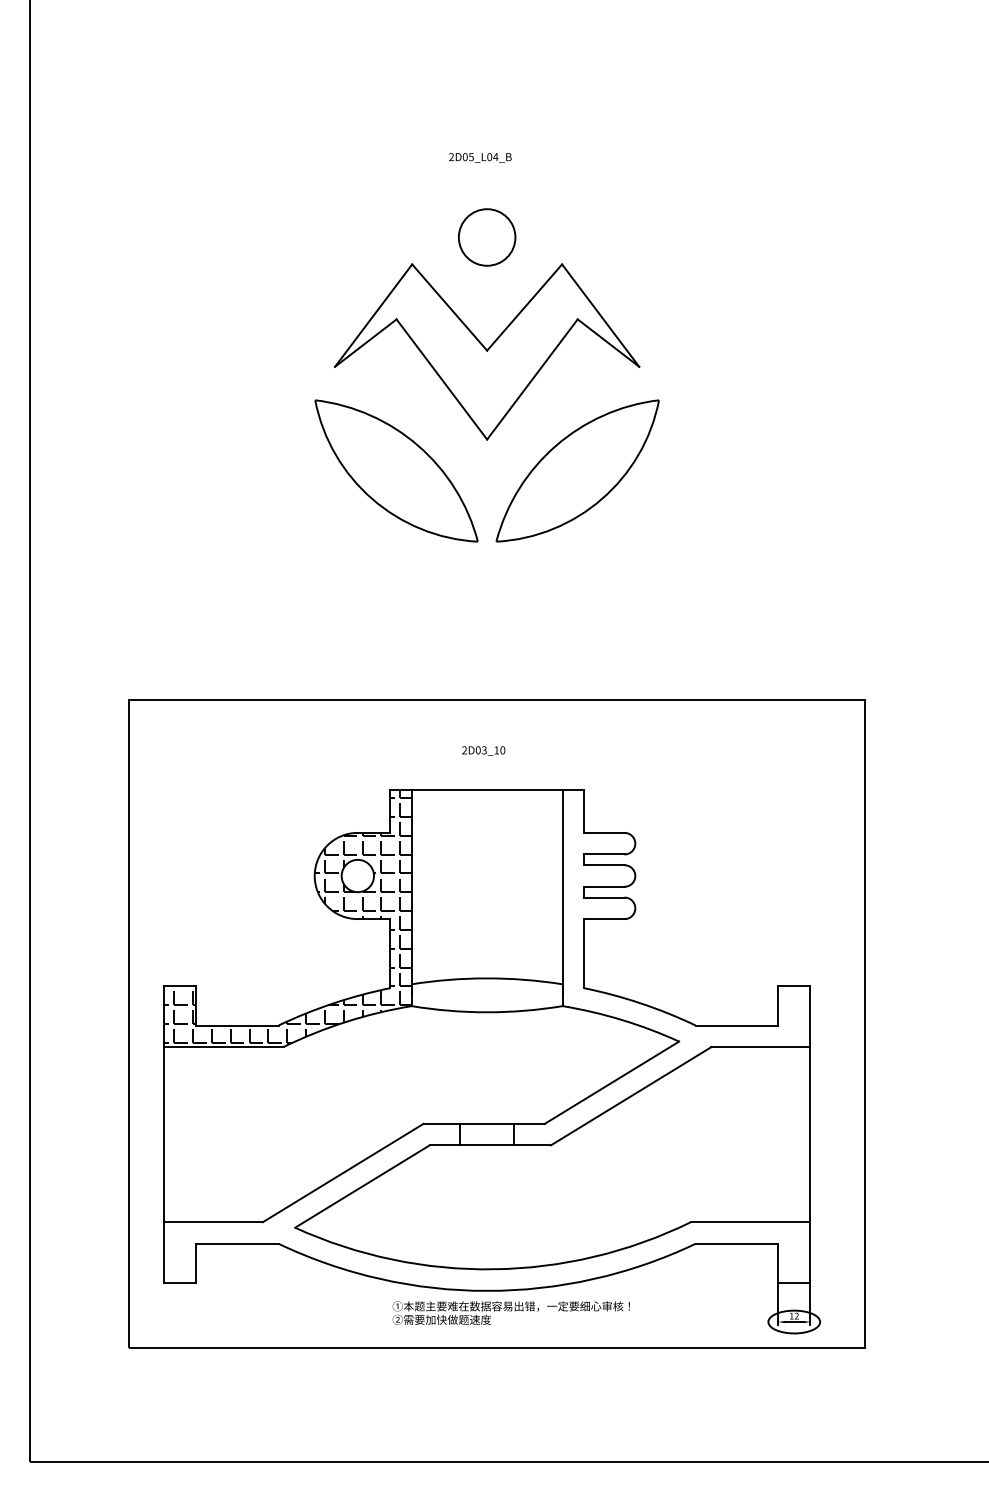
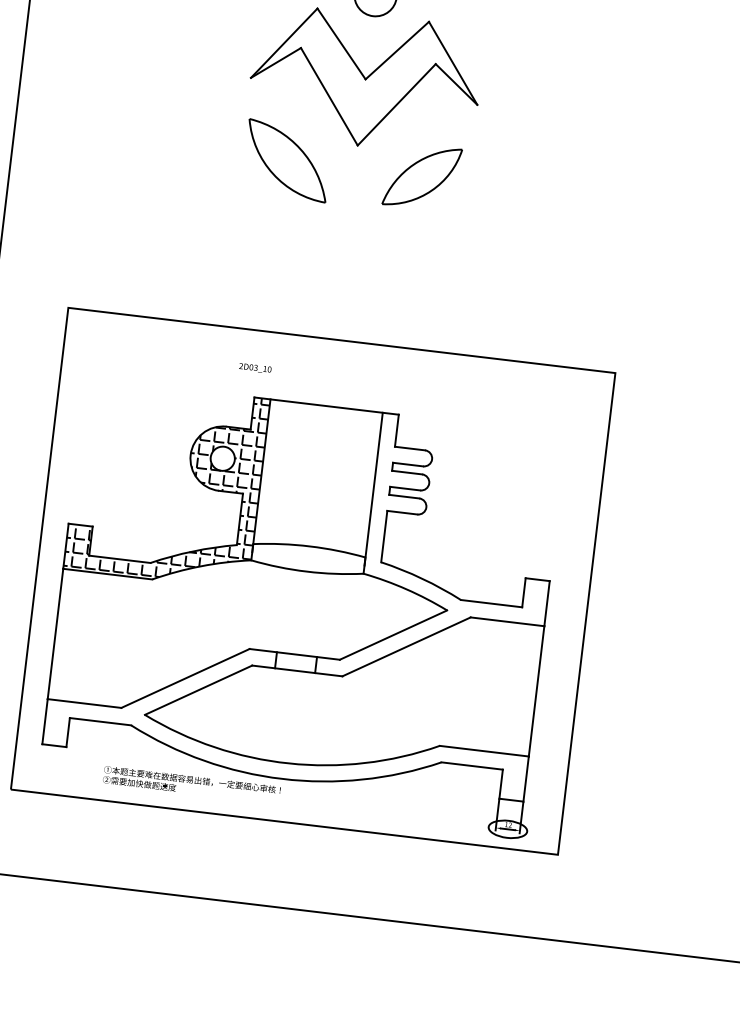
part: (396, 470) -> (287, 160), size x0.7
part: (577, 470) -> (422, 176), size x0.6
text: (483, 750) -> (255, 367), moved
text: (510, 1312) -> (191, 784), moved

